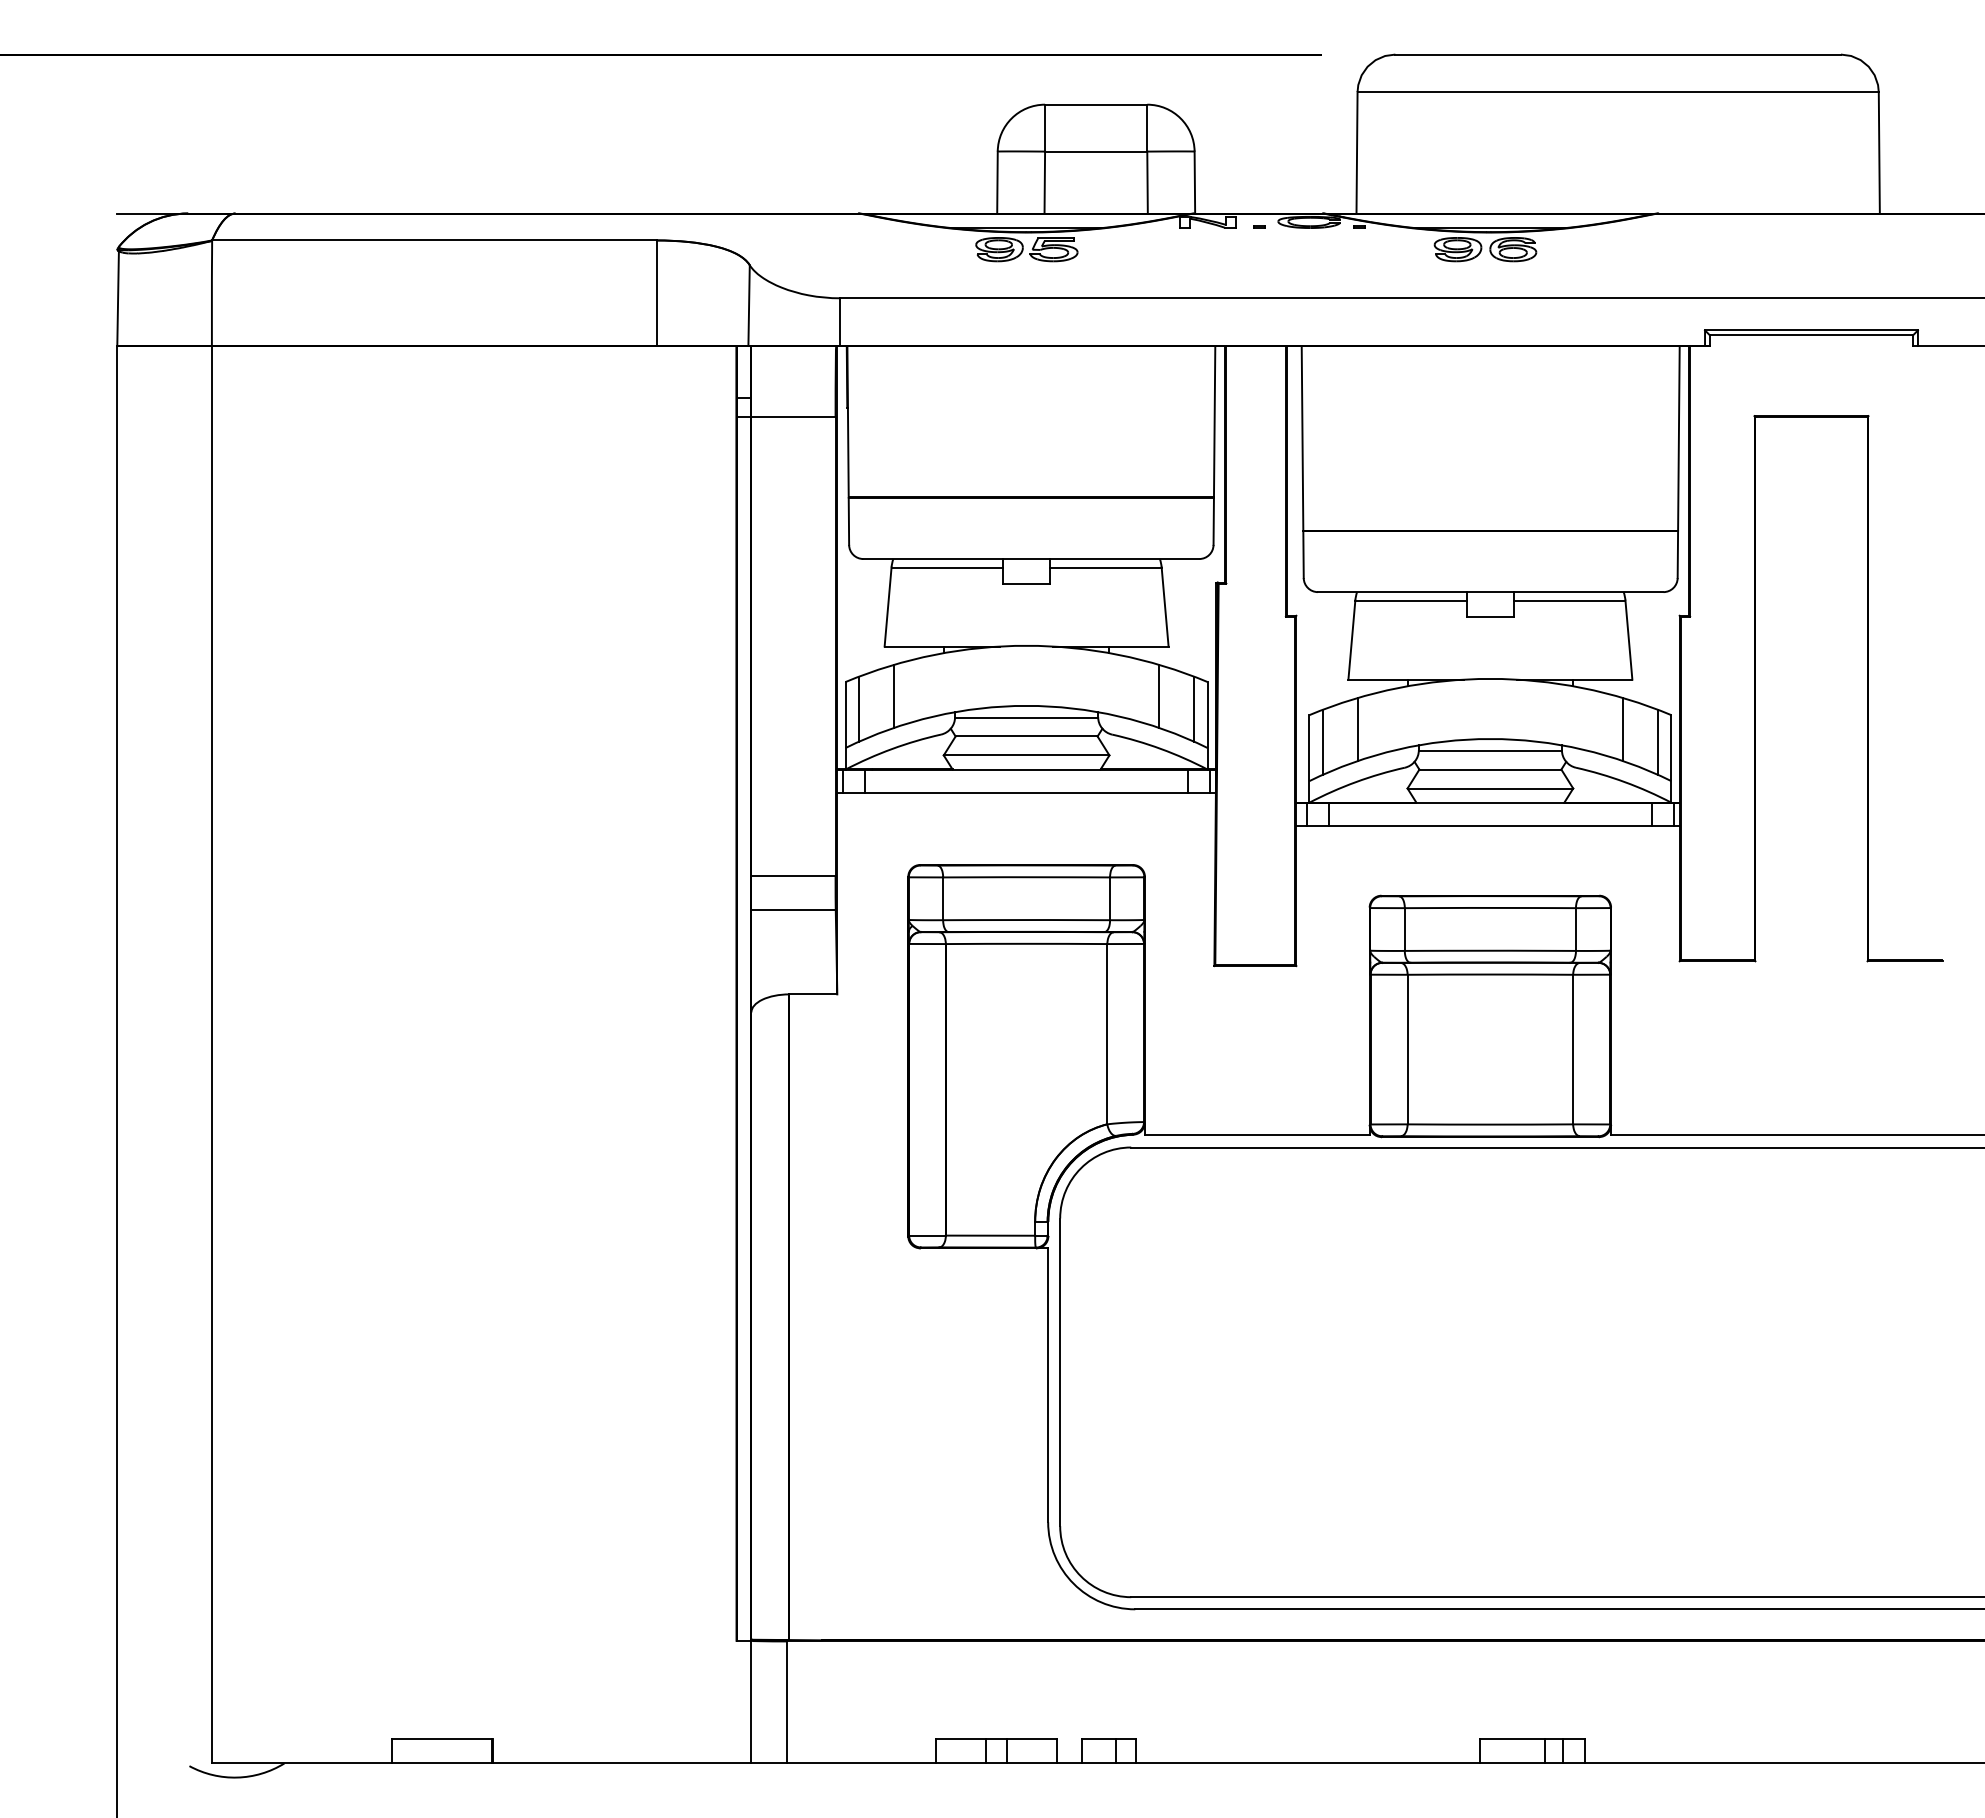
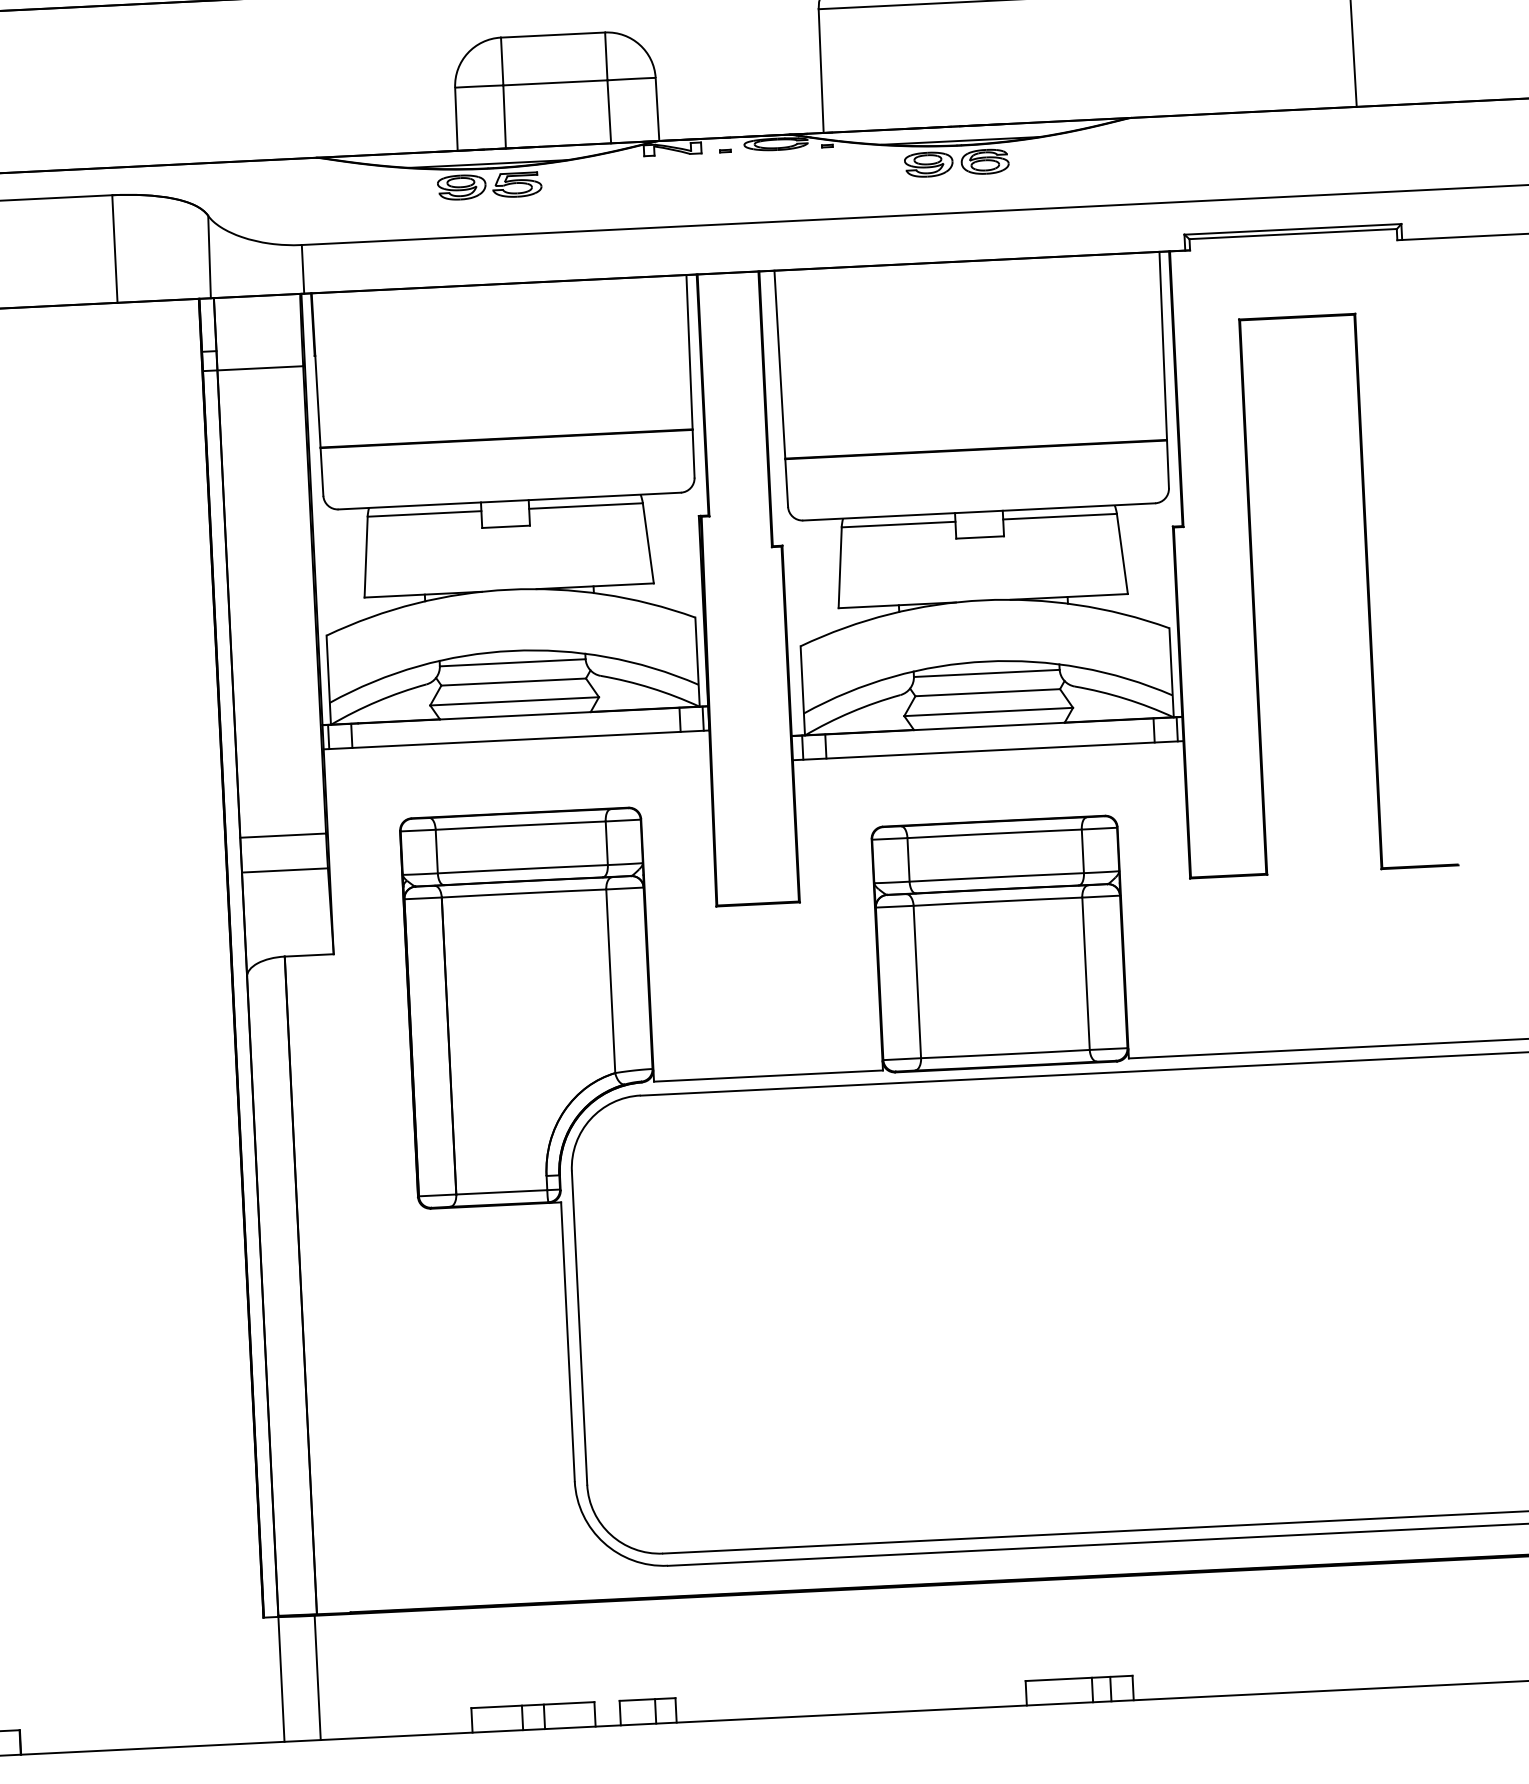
line: (893, 696) -> (376, 647), removed
line: (1159, 696) -> (647, 634), removed
line: (858, 708) -> (341, 661), removed
line: (1194, 708) -> (683, 645), removed
line: (1357, 729) -> (850, 658), removed
line: (1623, 729) -> (1121, 645), removed
line: (1322, 741) -> (815, 672), removed
line: (1658, 741) -> (1157, 655), removed

